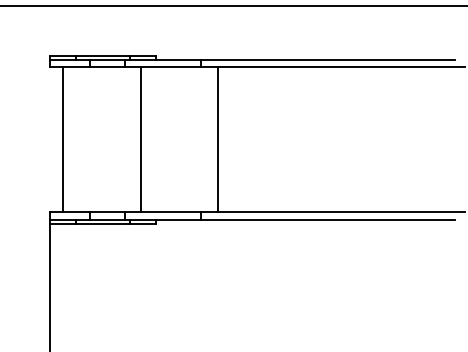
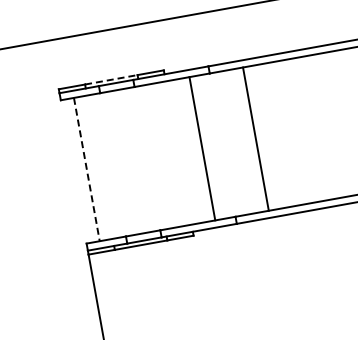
line: (103, 55) -> (111, 79), solid -> dashed
line: (63, 139) -> (87, 169), solid -> dashed
line: (141, 139) -> (202, 148), moved
line: (217, 139) -> (255, 139), moved

